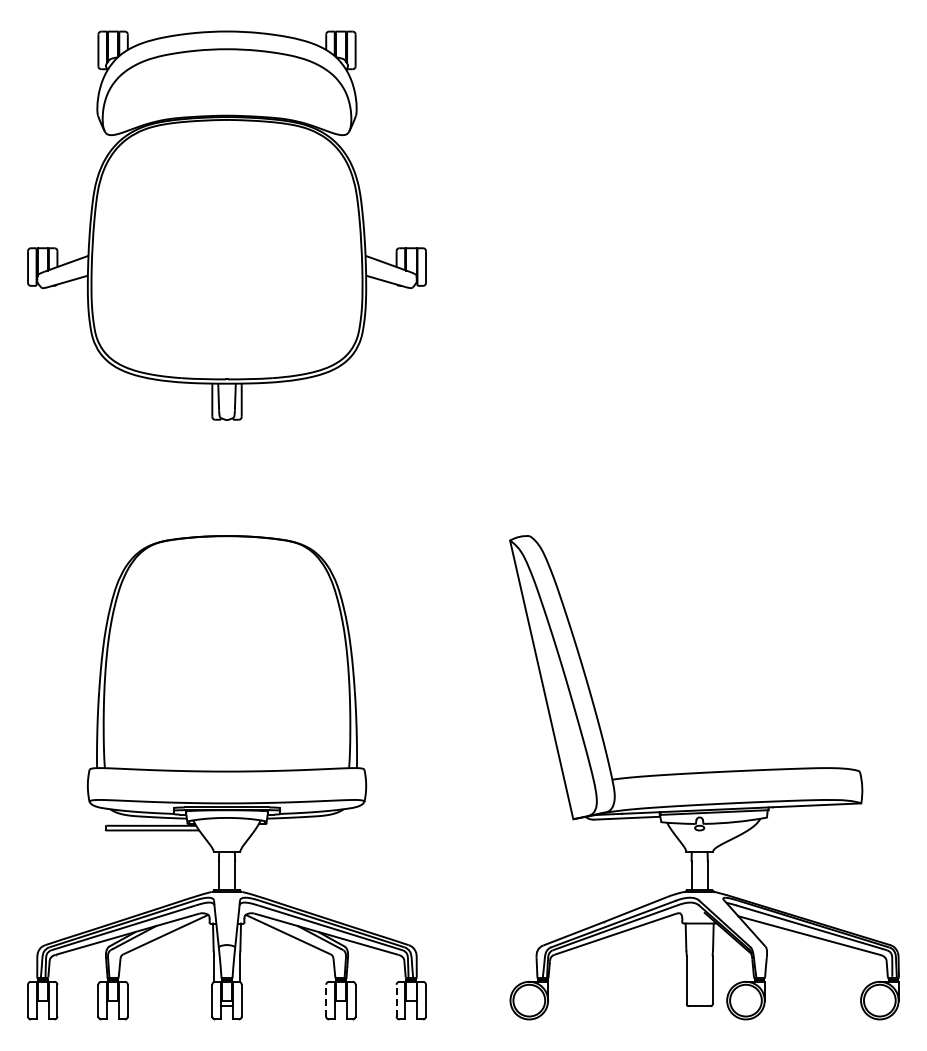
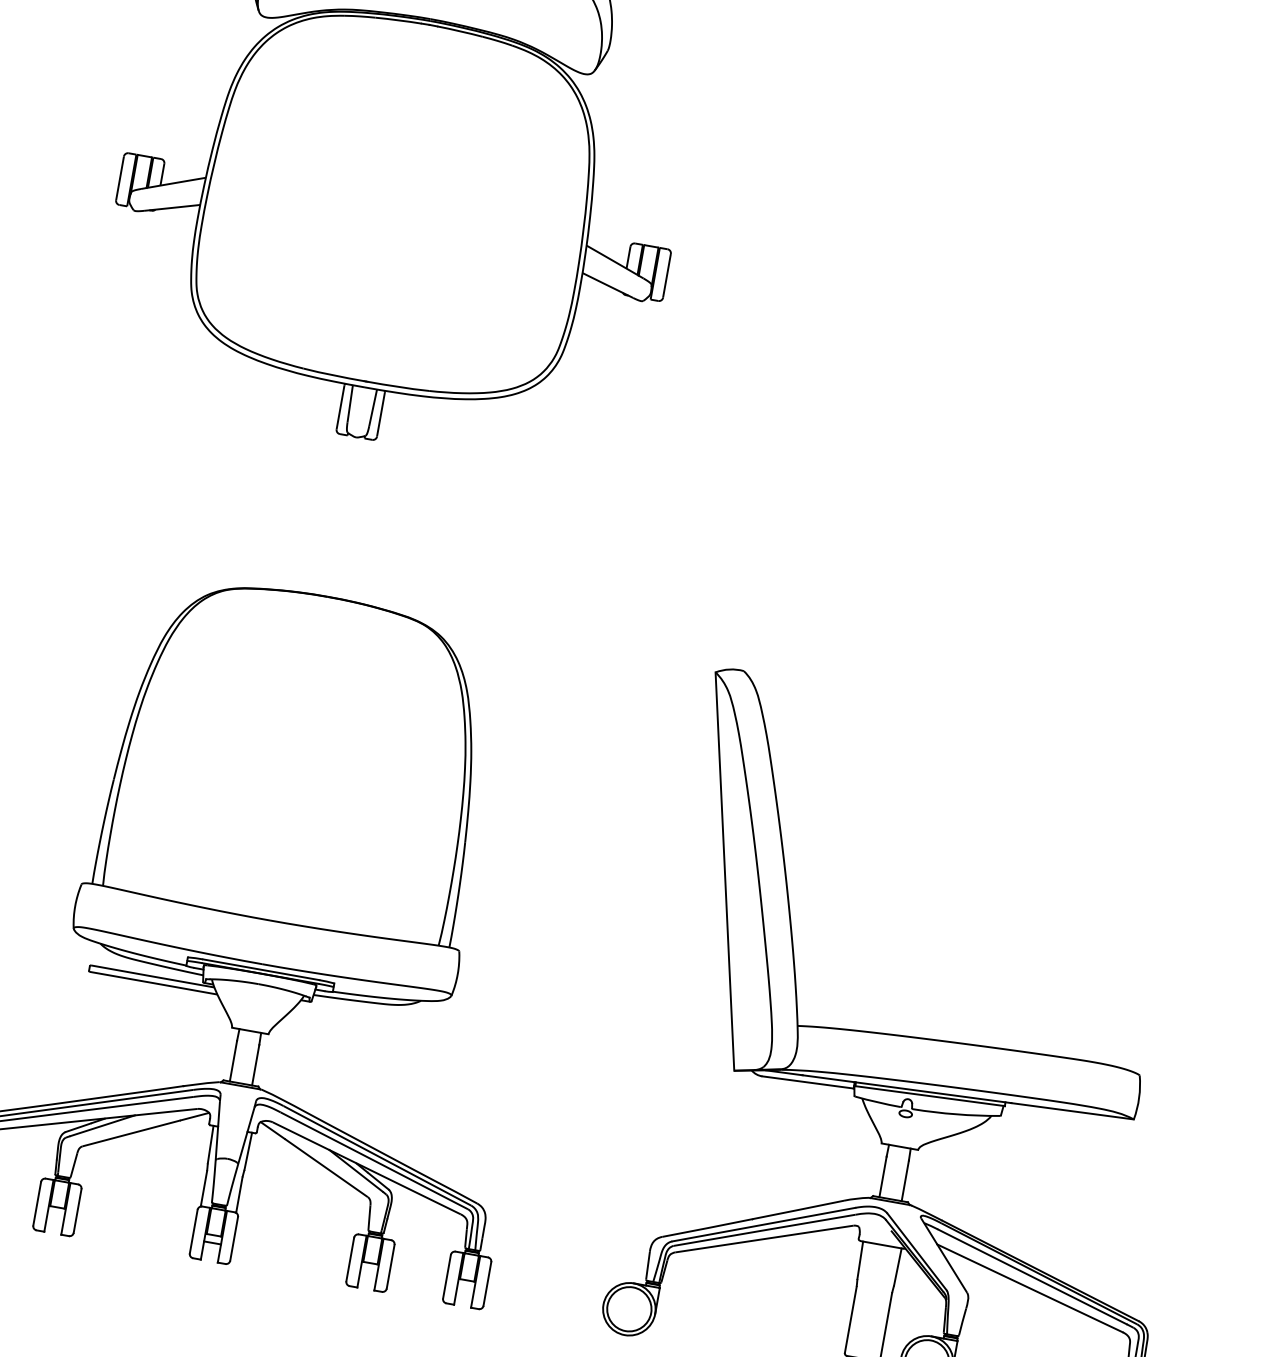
line: (326, 1000) -> (350, 1259), dashed -> solid
line: (396, 1000) -> (446, 1276), dashed -> solid

